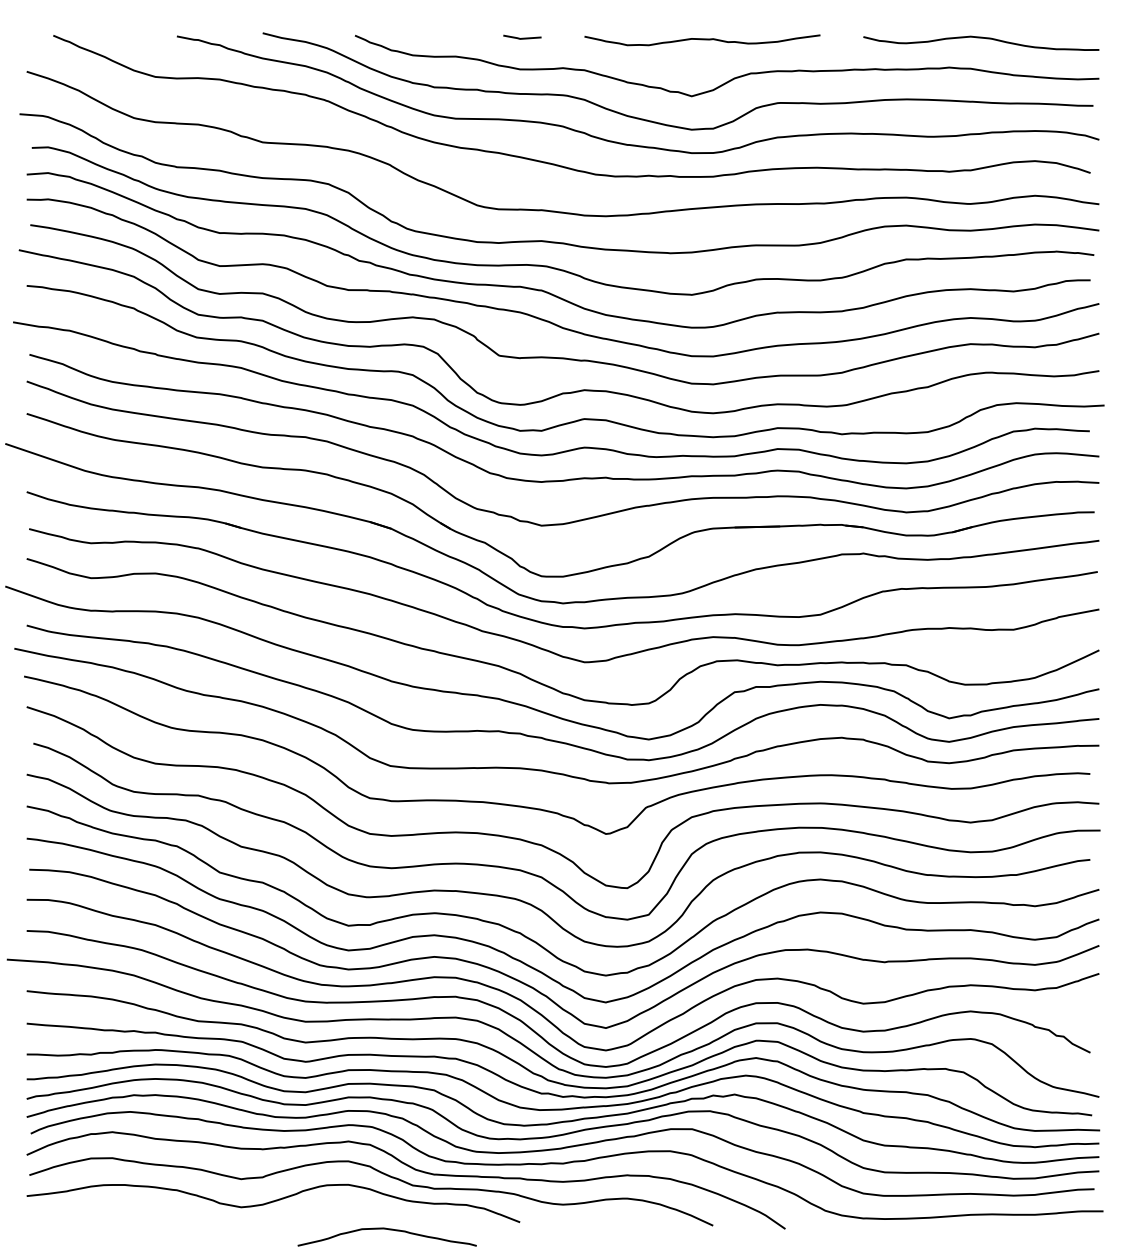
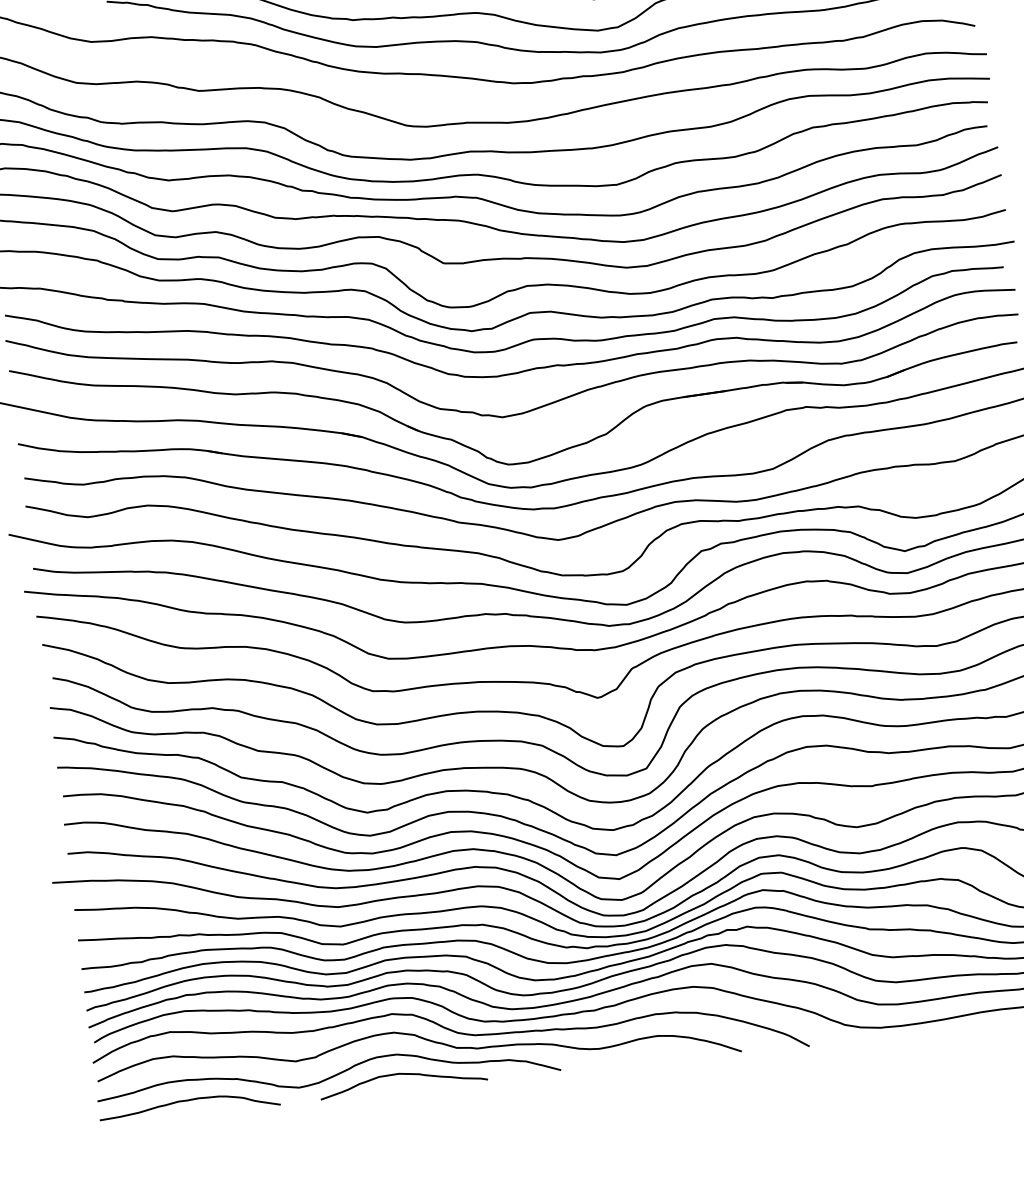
curve: (122, 1207) -> (188, 1101), added
curve: (388, 1230) -> (403, 1075), moved

